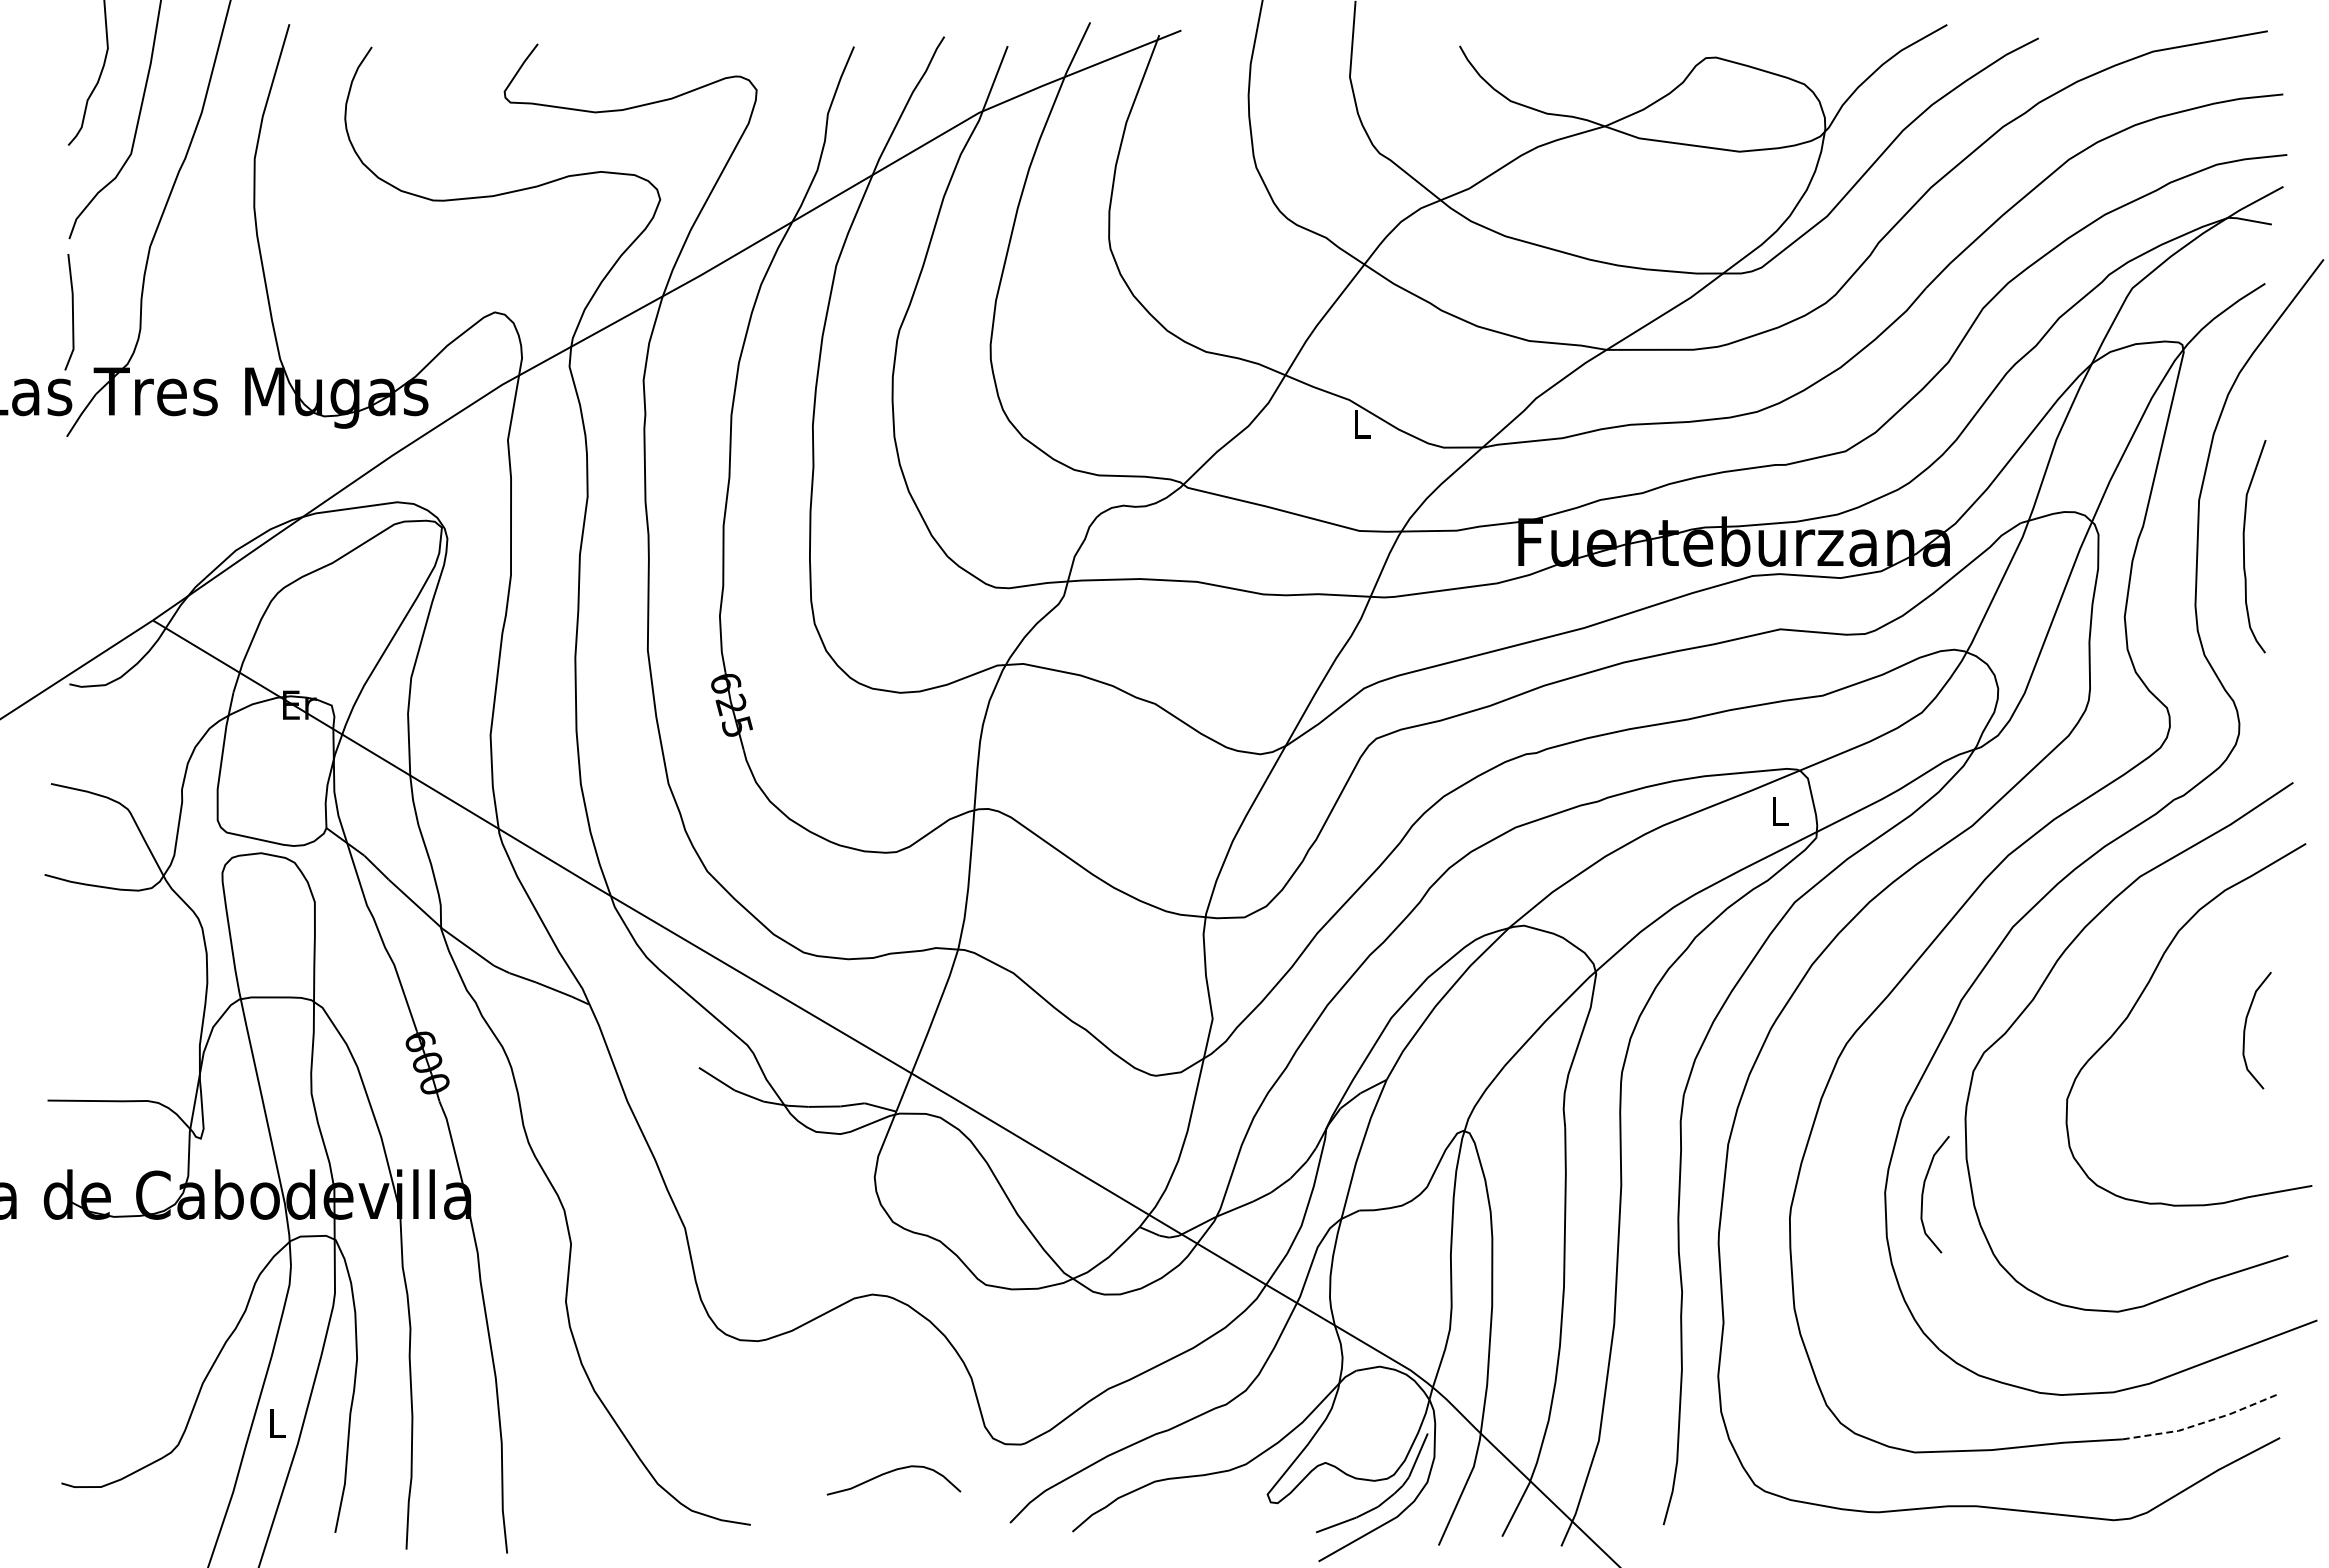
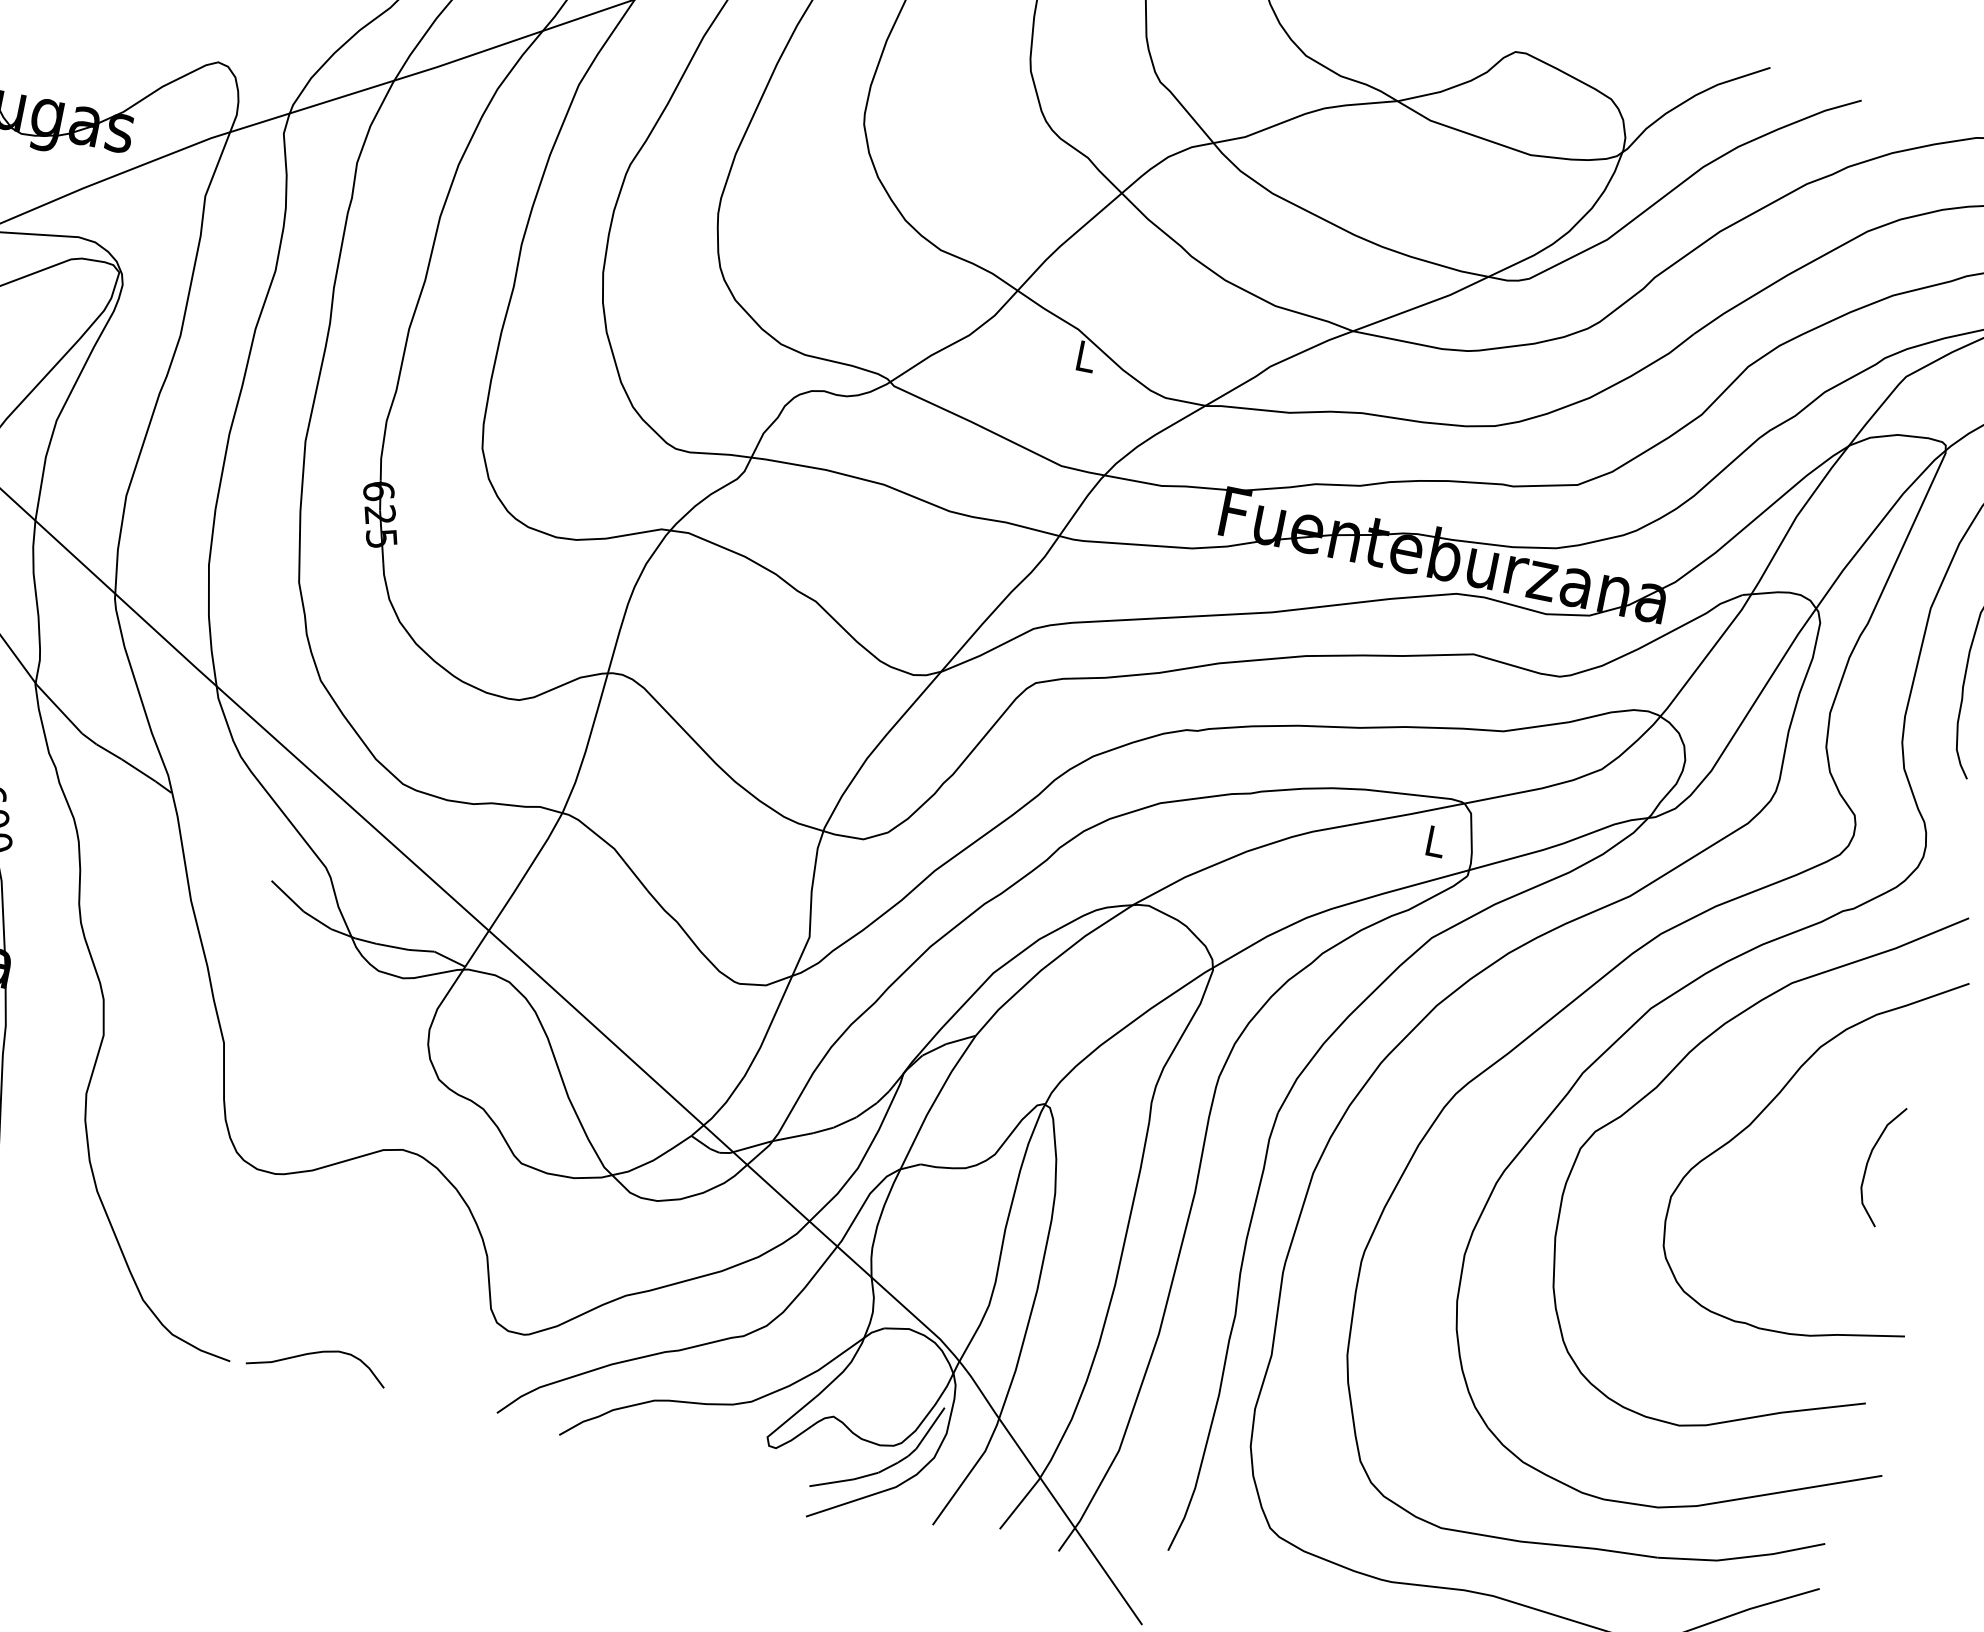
curve: (1923, 1194) -> (1503, 1264), removed
line: (2202, 1423) -> (1742, 1557), dashed -> solid
curve: (891, 1472) -> (316, 1353), moved

